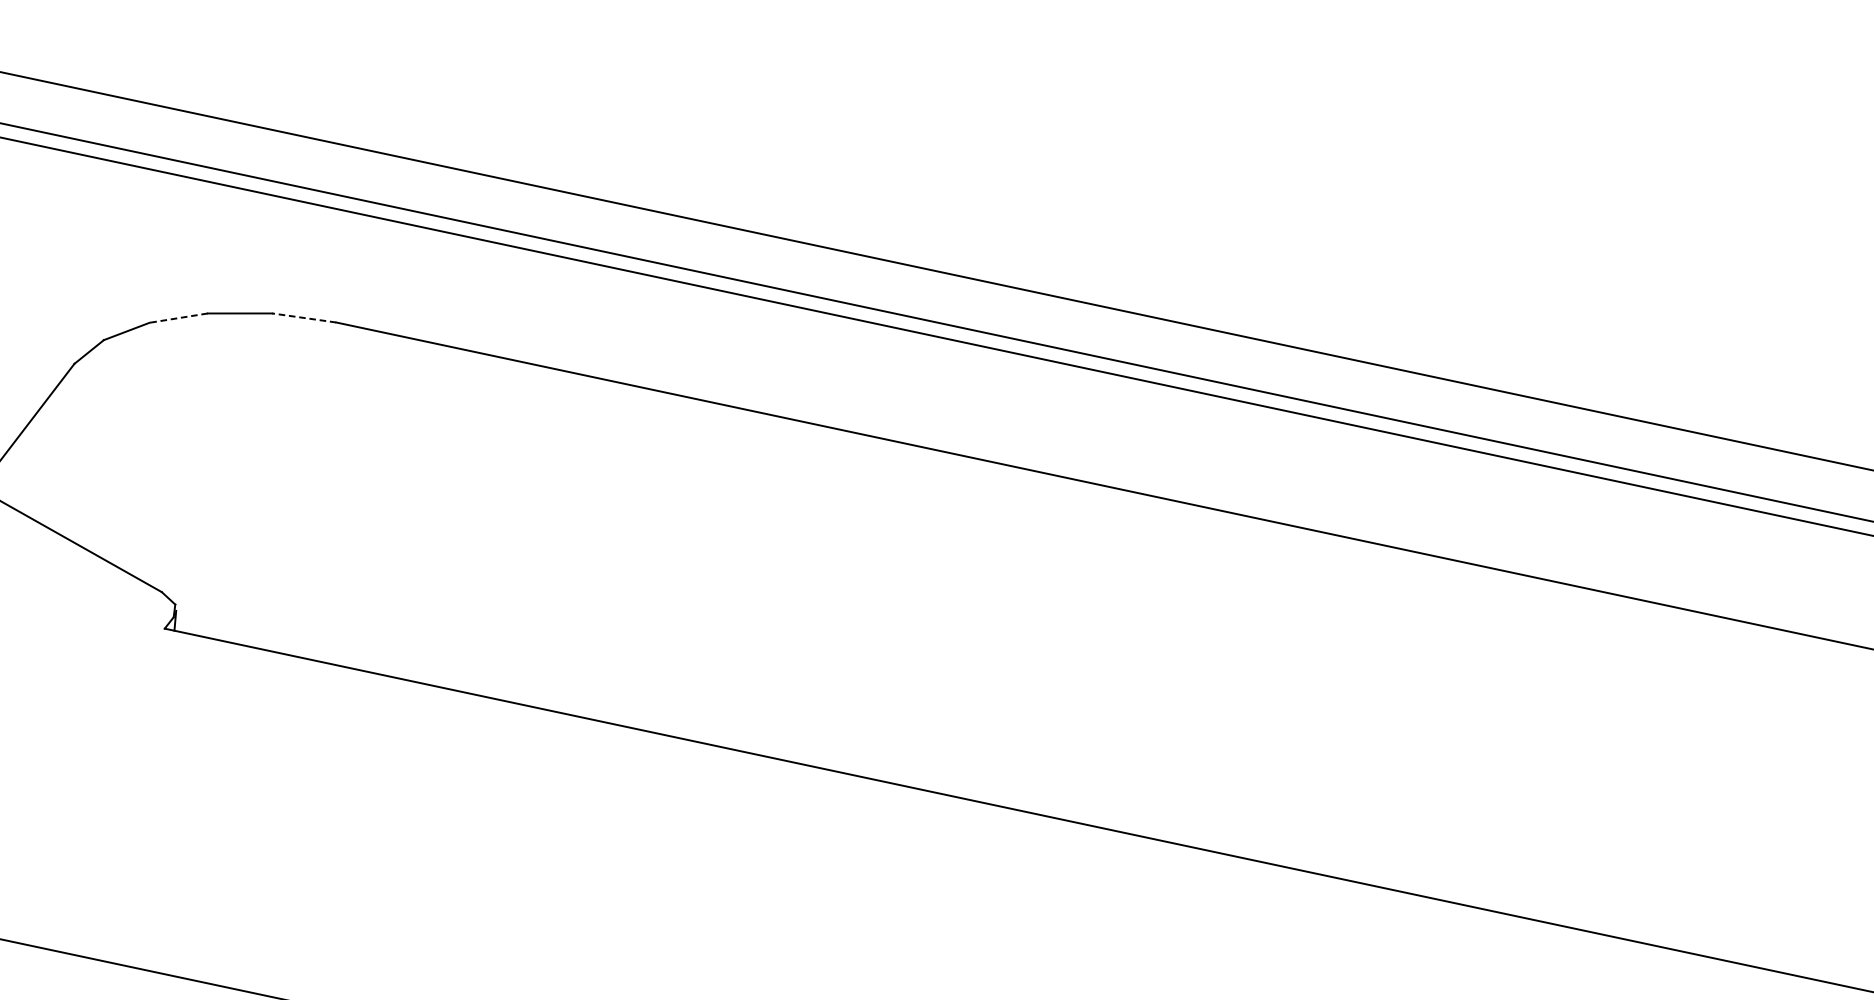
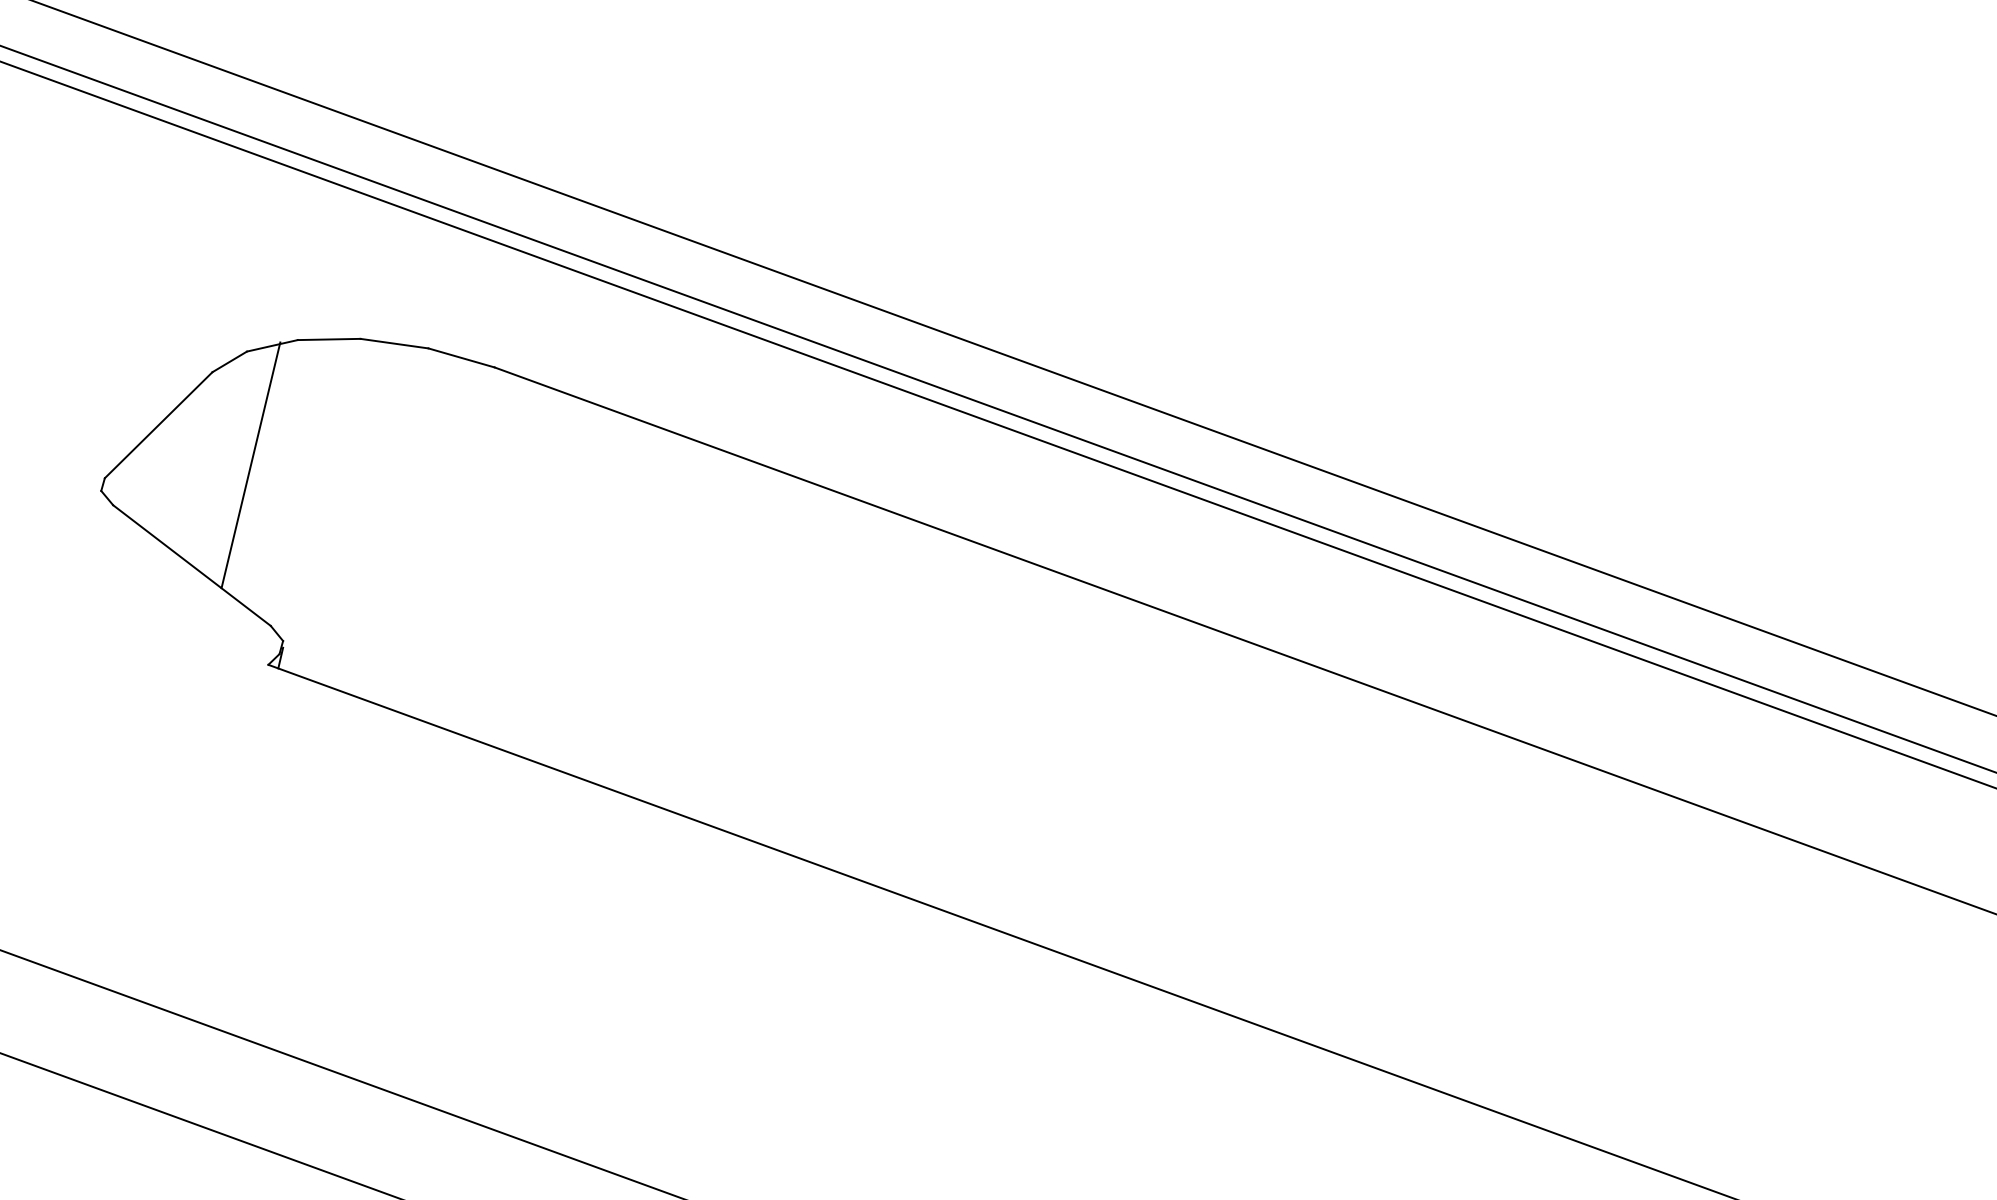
line: (304, 317) -> (461, 357), dashed -> solid
line: (178, 318) -> (328, 339), dashed -> solid
line: (122, 445) -> (250, 465), added

